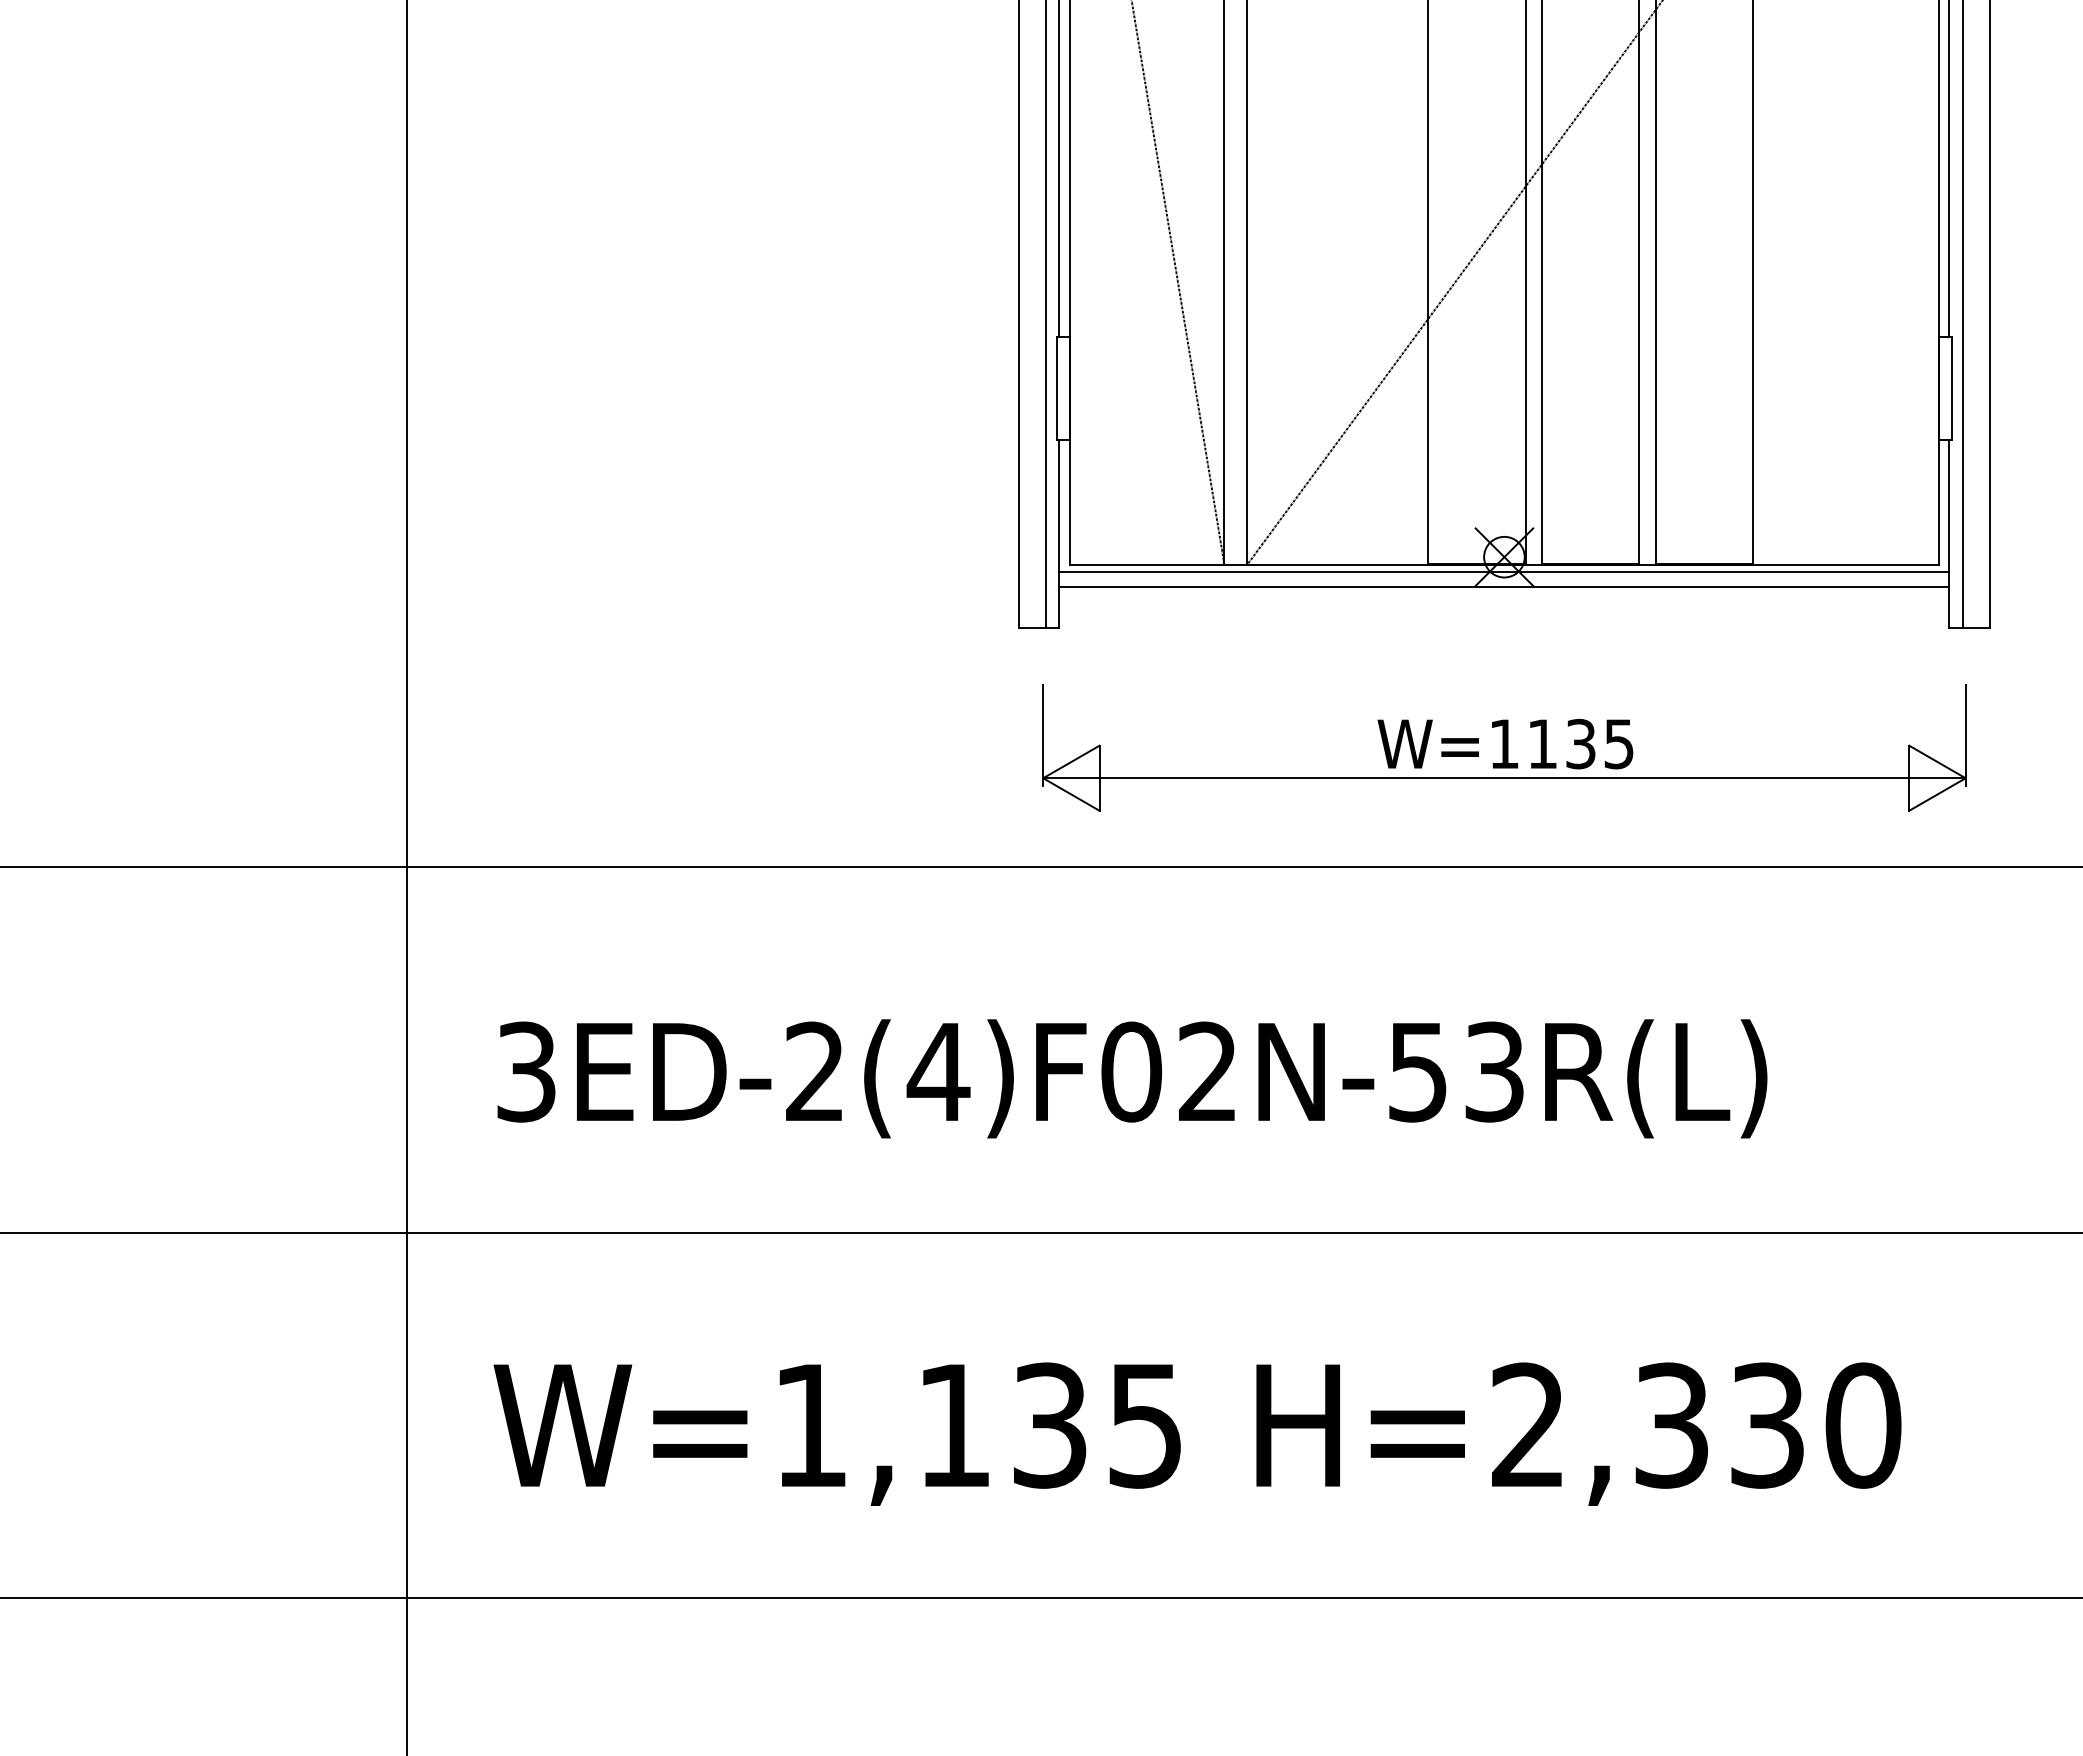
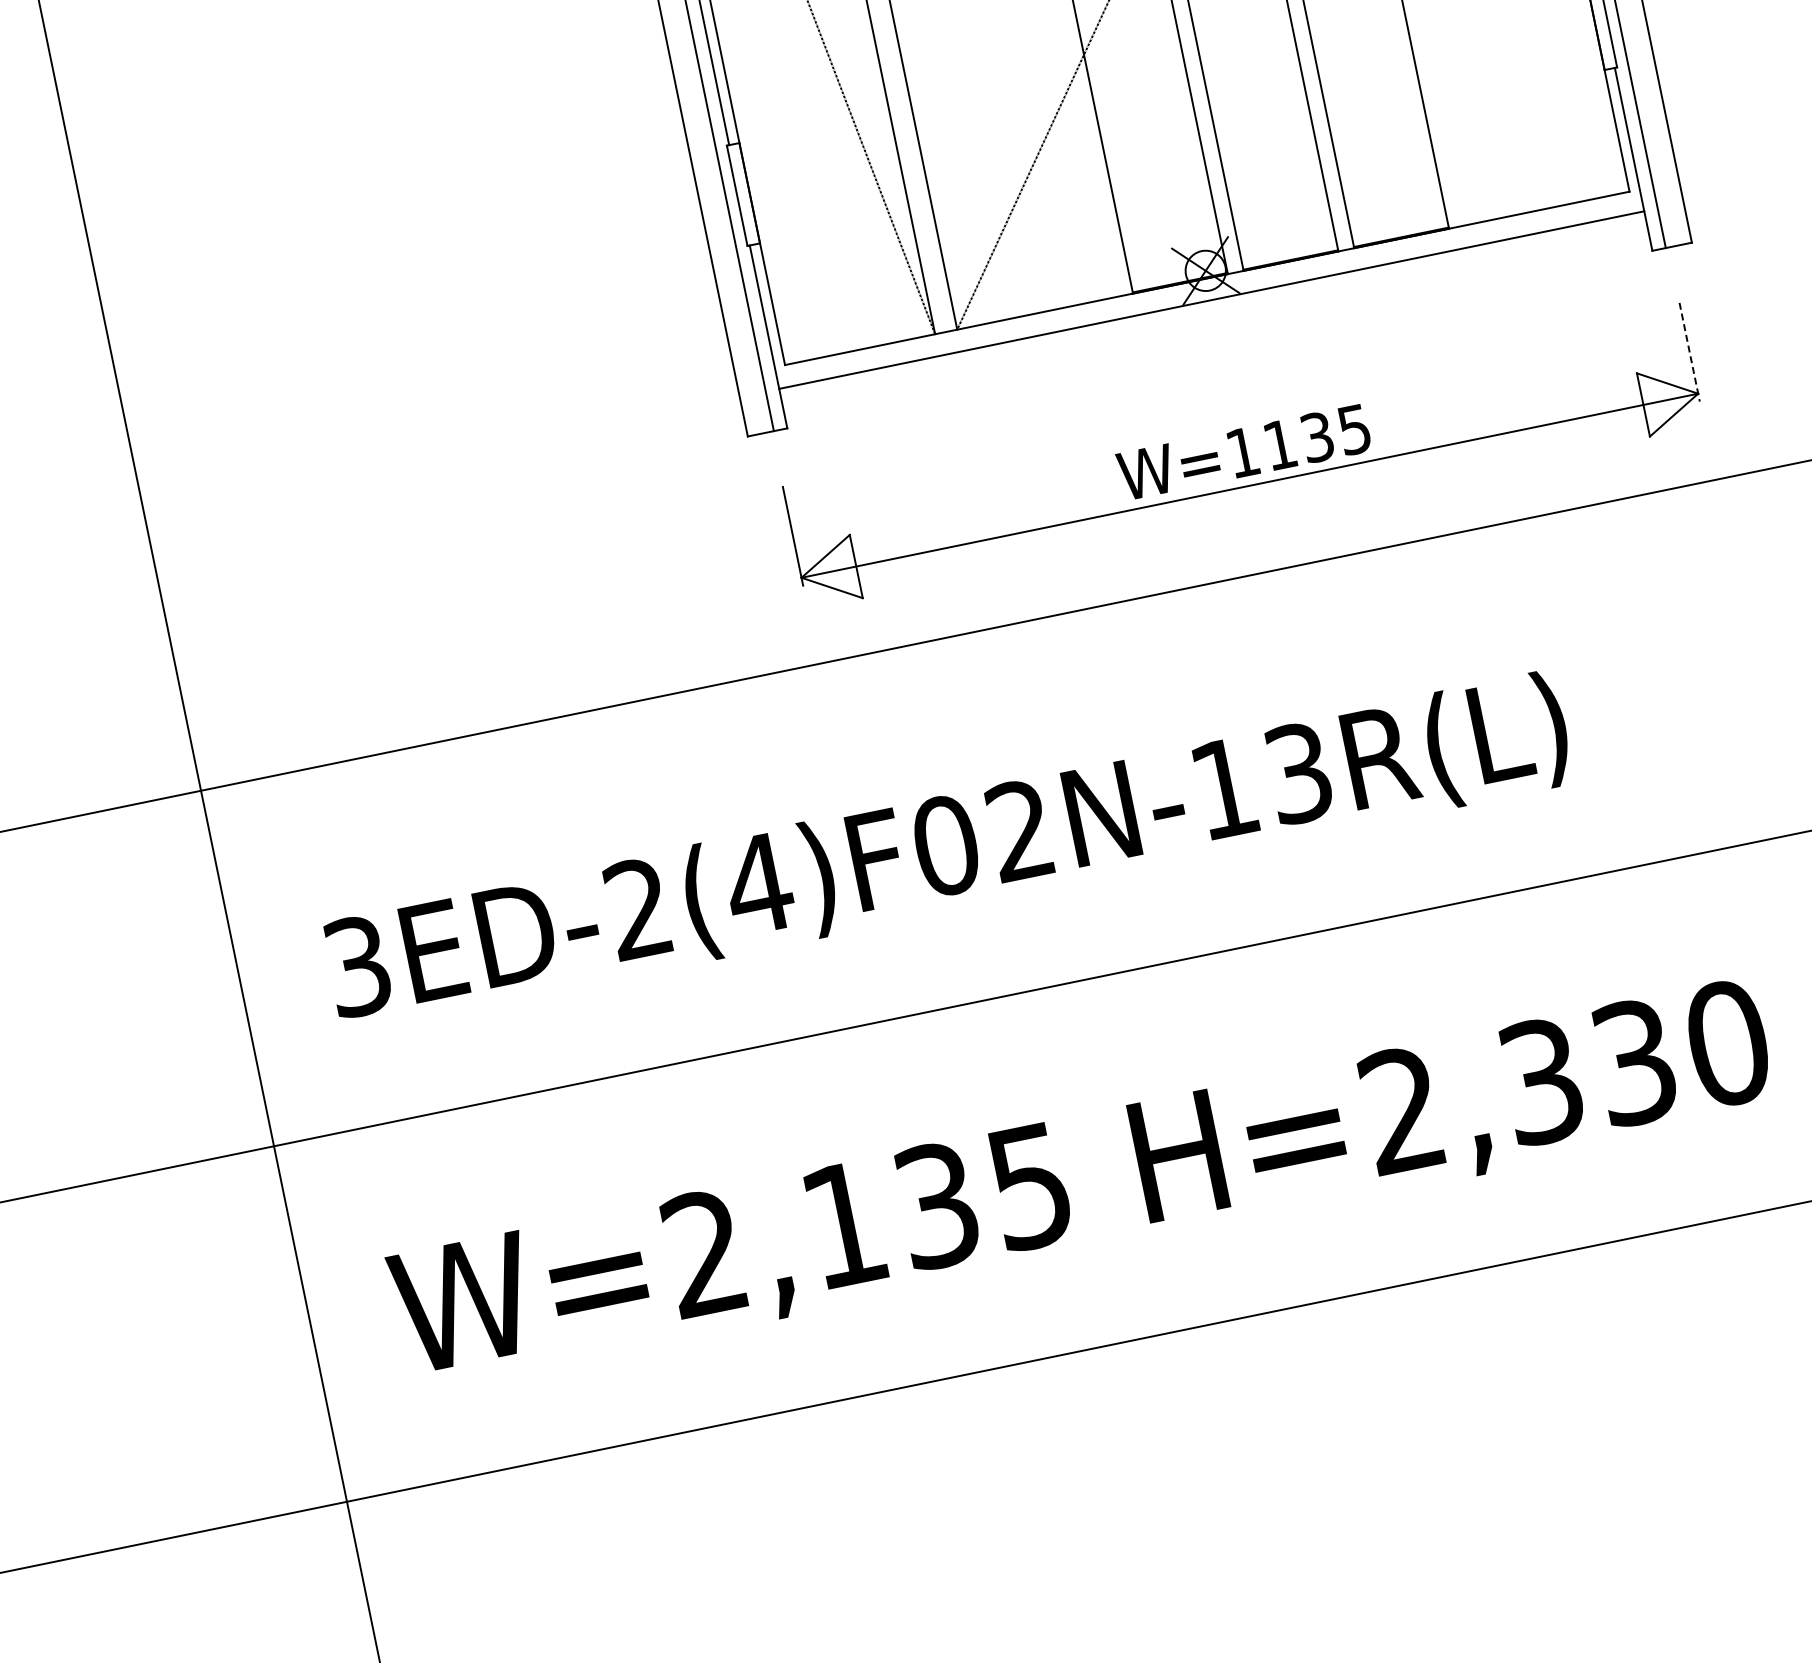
line: (1504, 571) -> (1208, 284), removed
line: (1965, 735) -> (1689, 352), solid -> dashed
text: (1417, 1072) -> (1224, 789), 3ED-2(4)F02N-53R(L) -> 3ED-2(4)F02N-13R(L)
text: (809, 1424) -> (703, 1252), W=1,135 -> W=2,135

